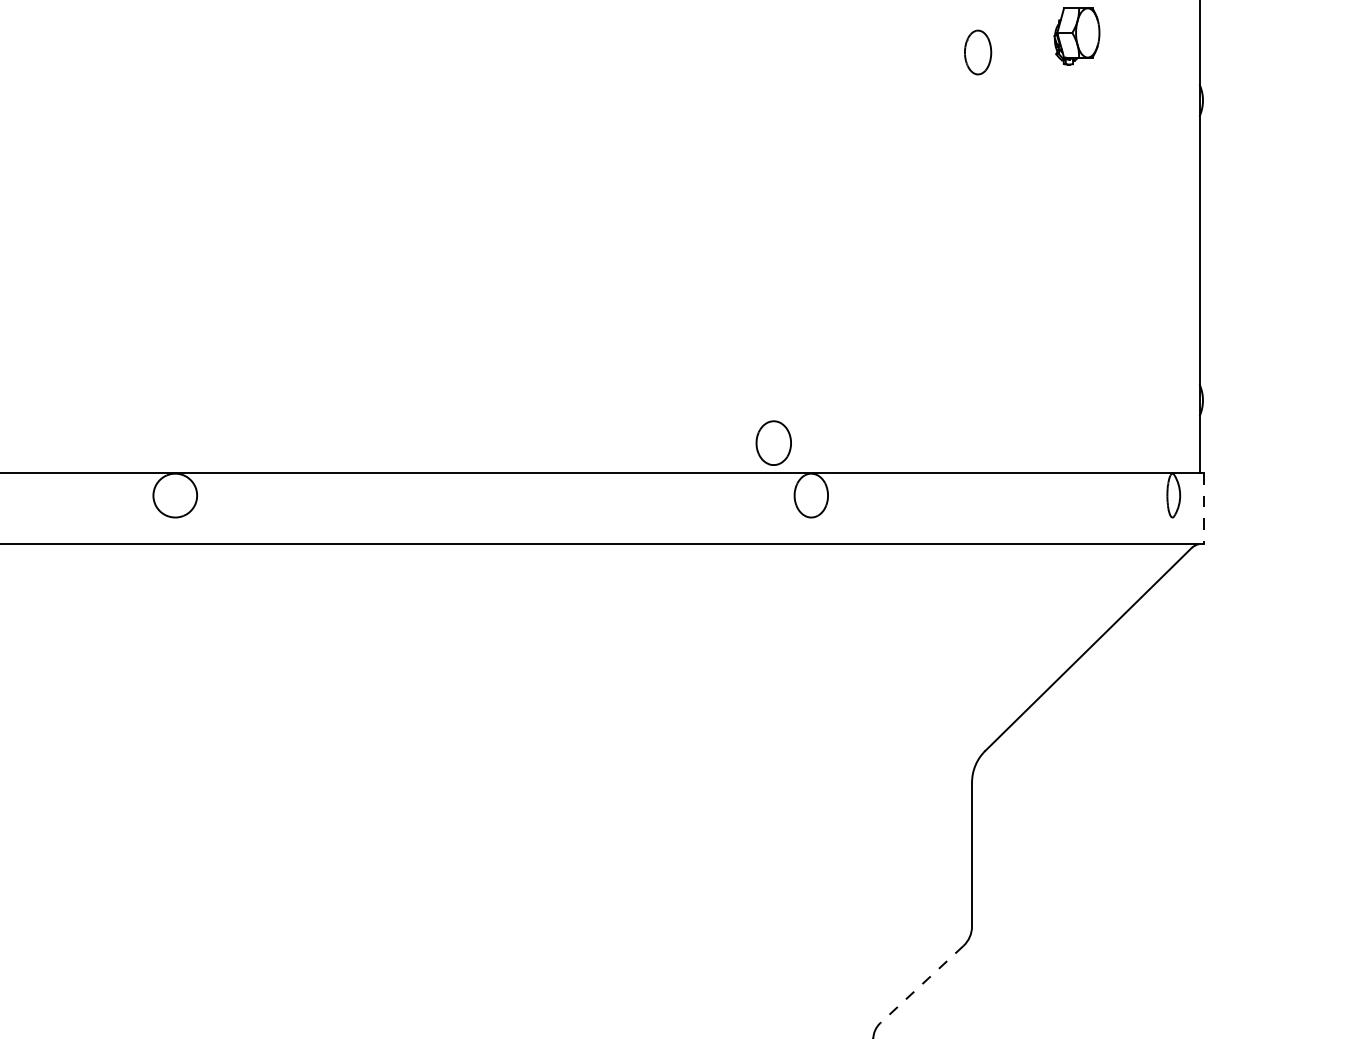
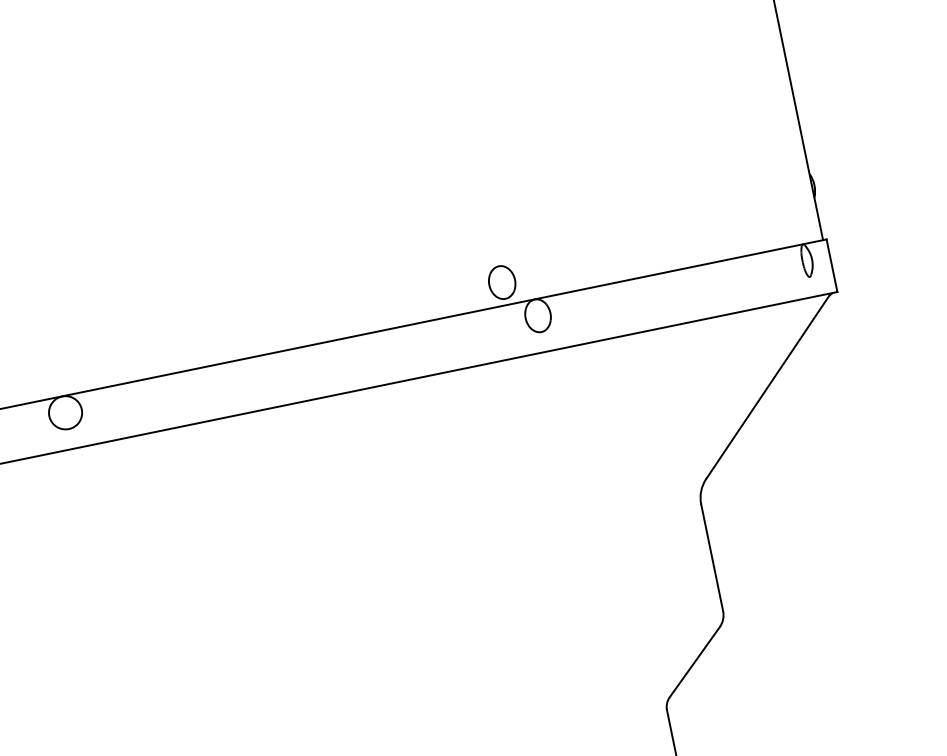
line: (1204, 509) -> (832, 266), dashed -> solid
line: (921, 984) -> (694, 662), dashed -> solid

